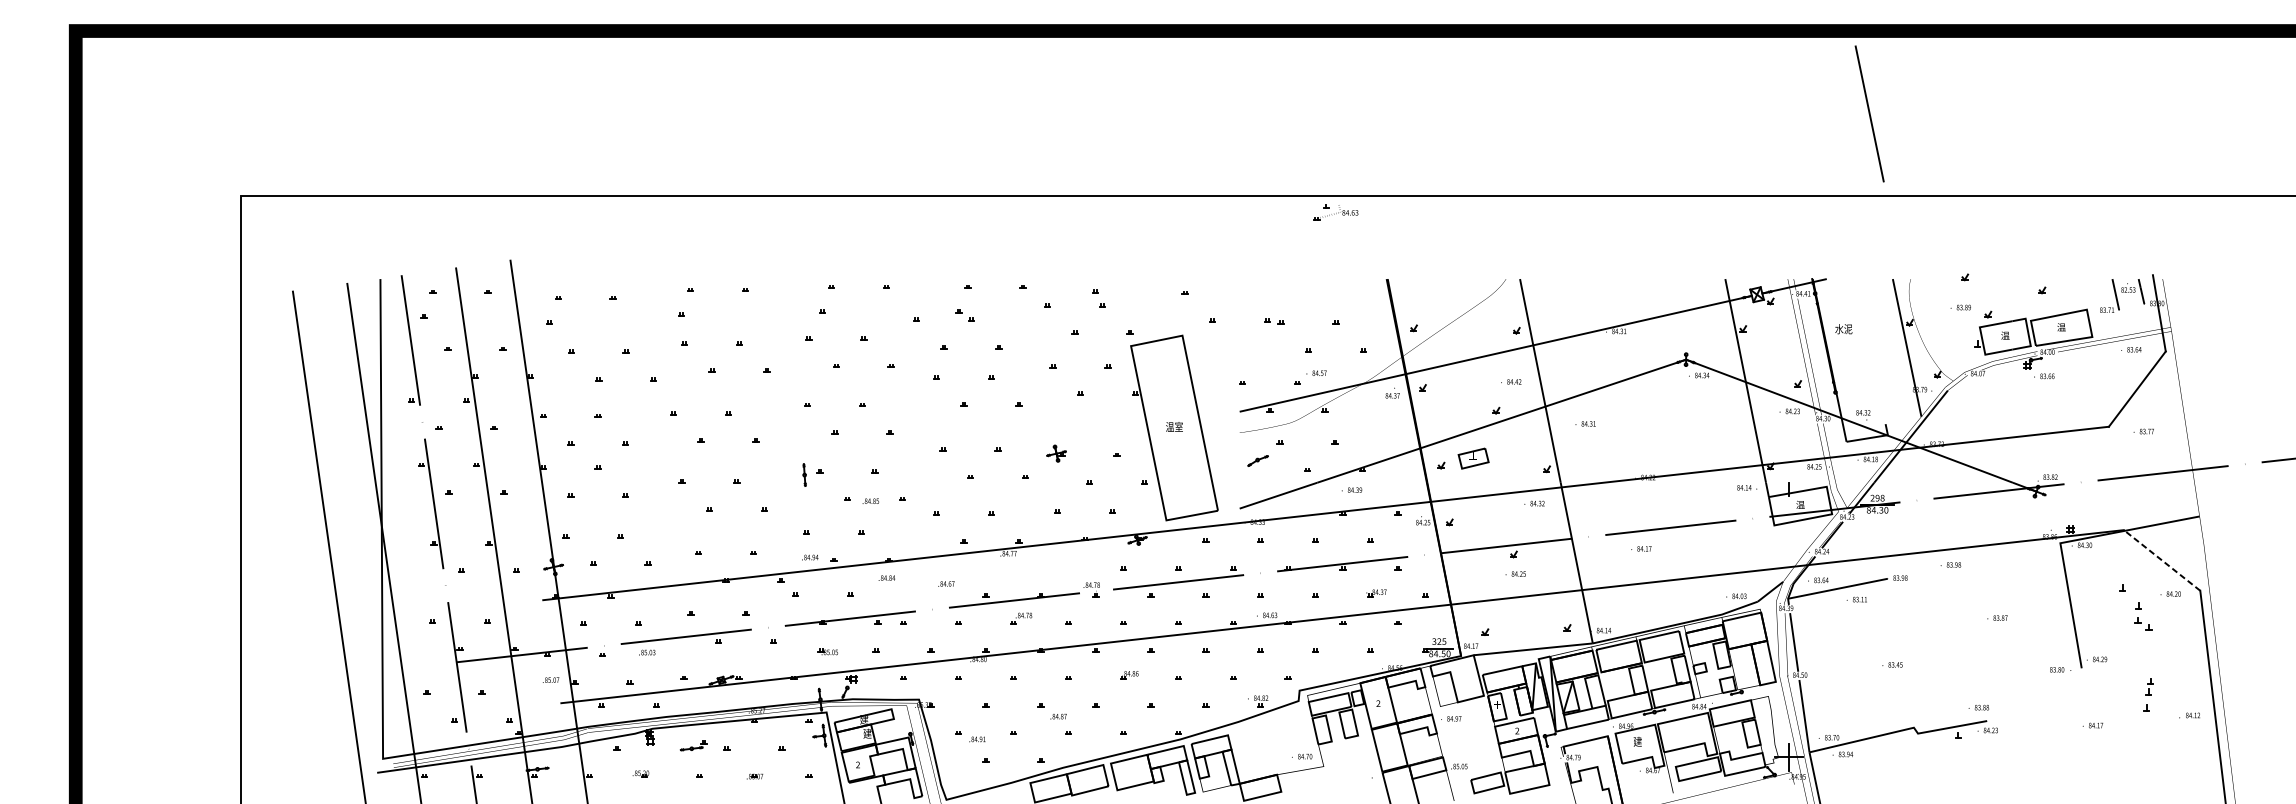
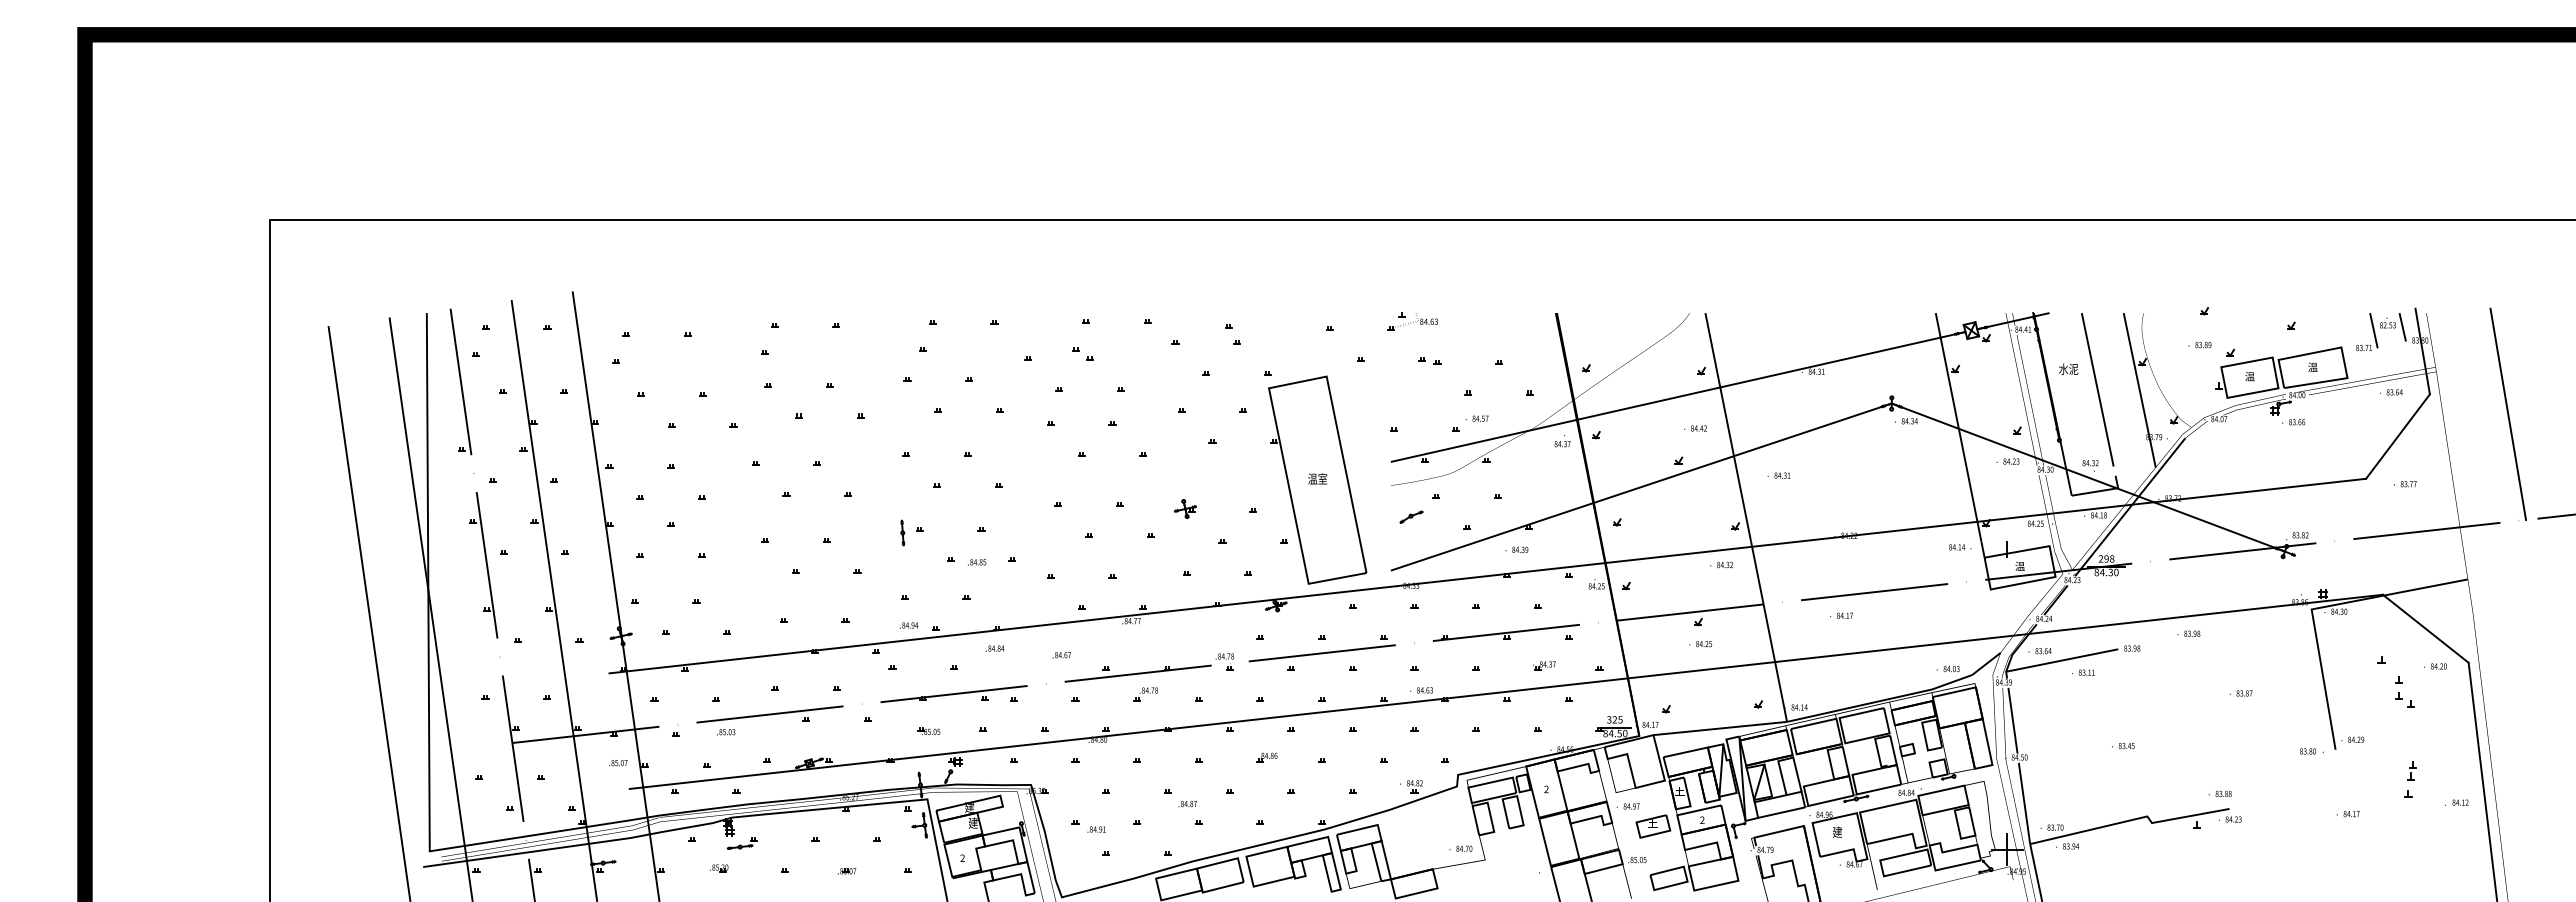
line: (1869, 113) -> (2097, 389), moved
part: (1335, 212) -> (1412, 321), moved
line: (2235, 368) -> (2508, 413), added
part: (1473, 458) -> (1653, 826), moved
line: (2161, 560) -> (2425, 628), dashed -> solid
part: (693, 745) -> (742, 843), moved

